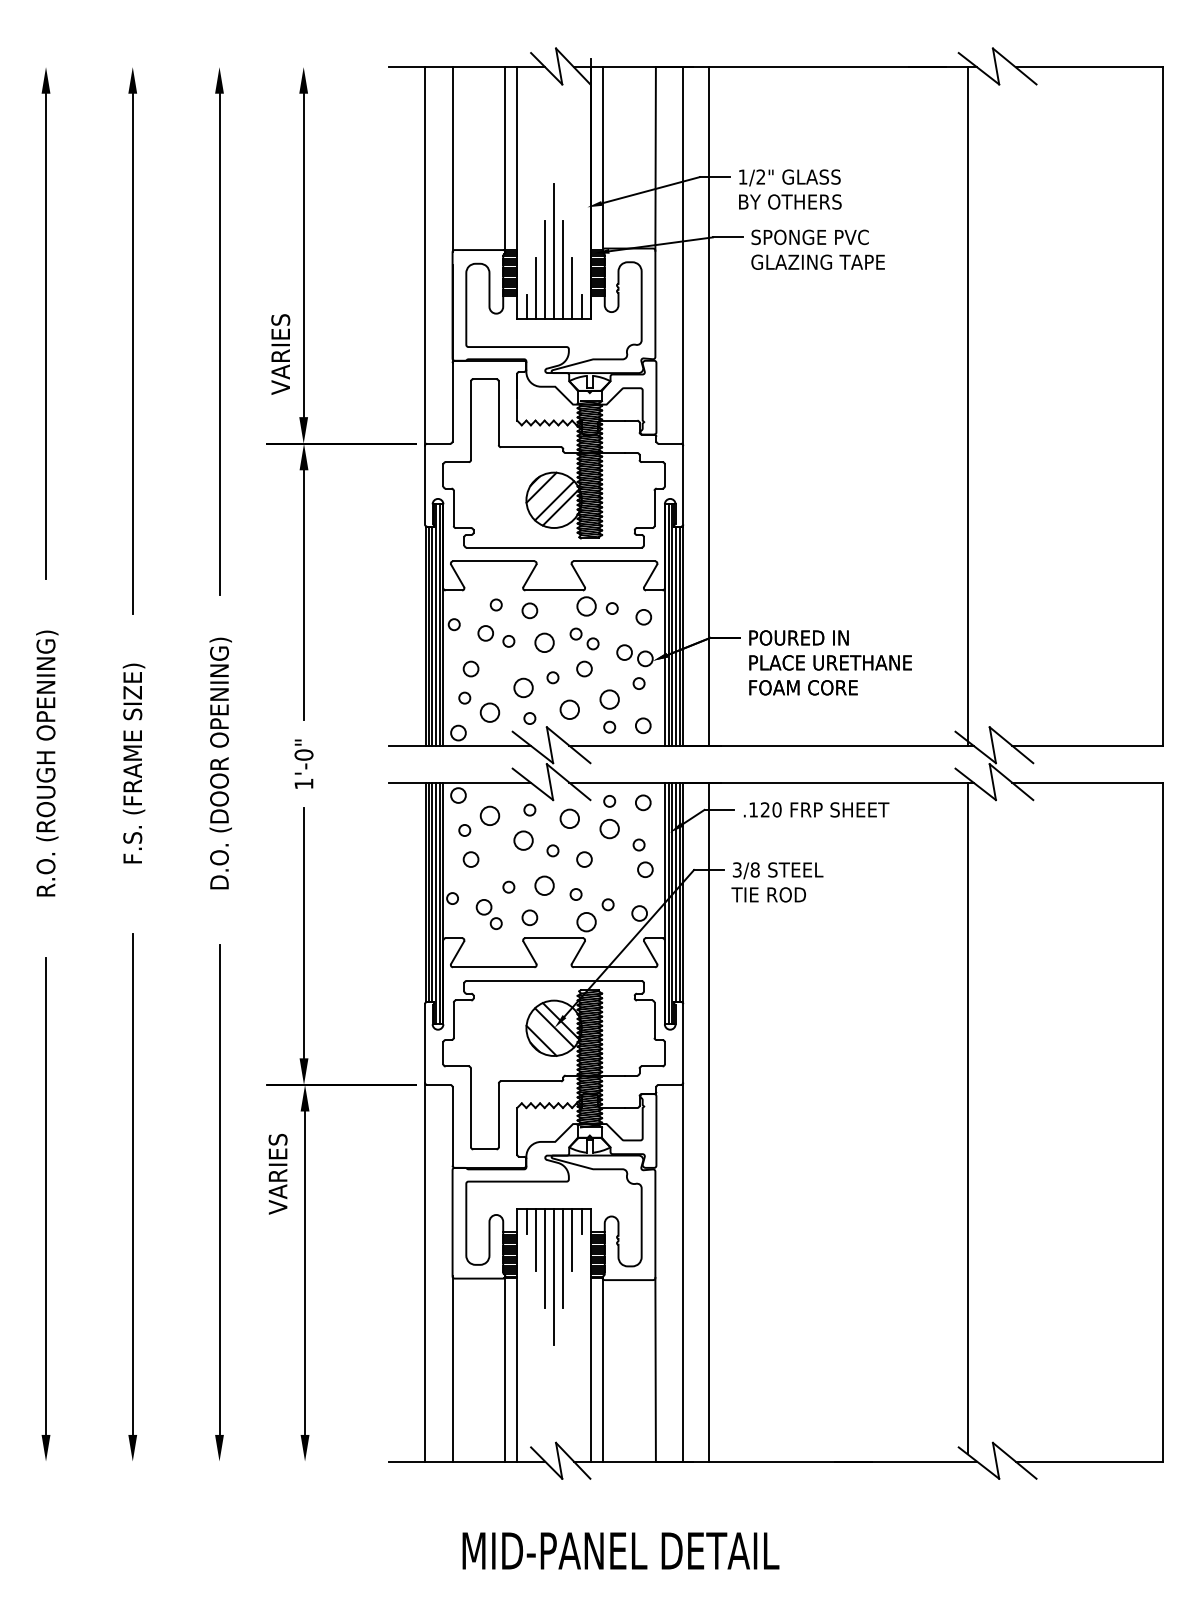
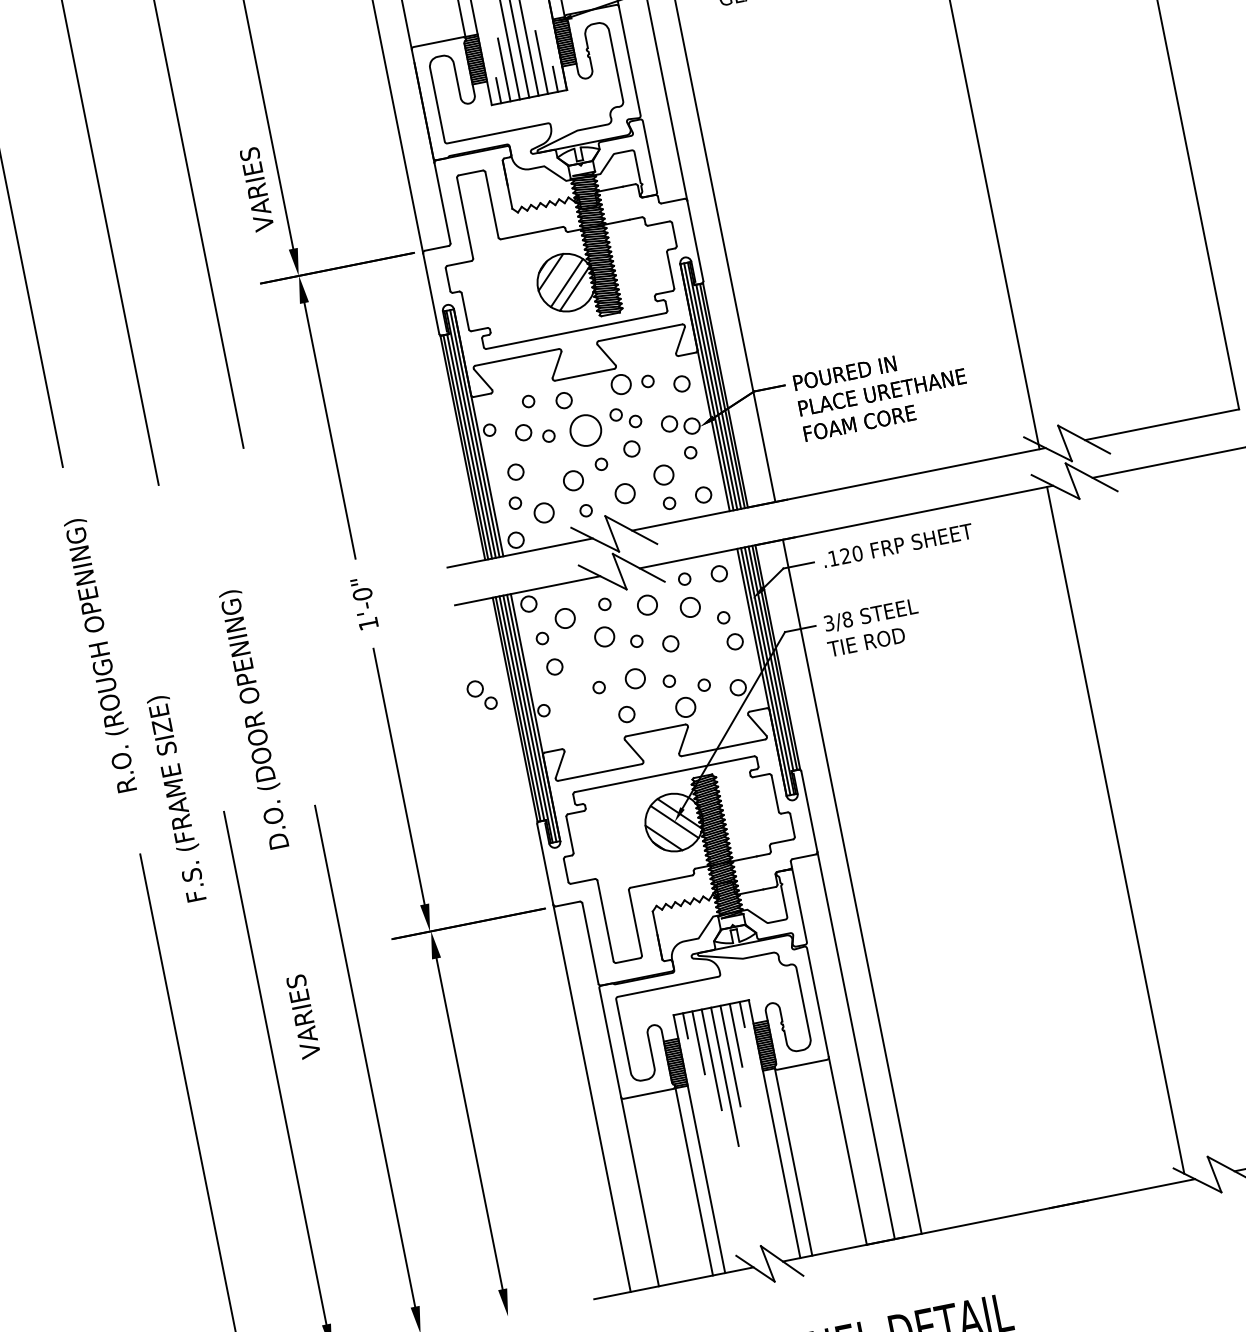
circle: (544, 642) -> (585, 430), size x1.6
text: (133, 763) -> (177, 798), moved
text: (220, 763) -> (255, 719), moved
part: (488, 914) -> (481, 695), moved
text: (277, 1174) -> (303, 1017), moved

